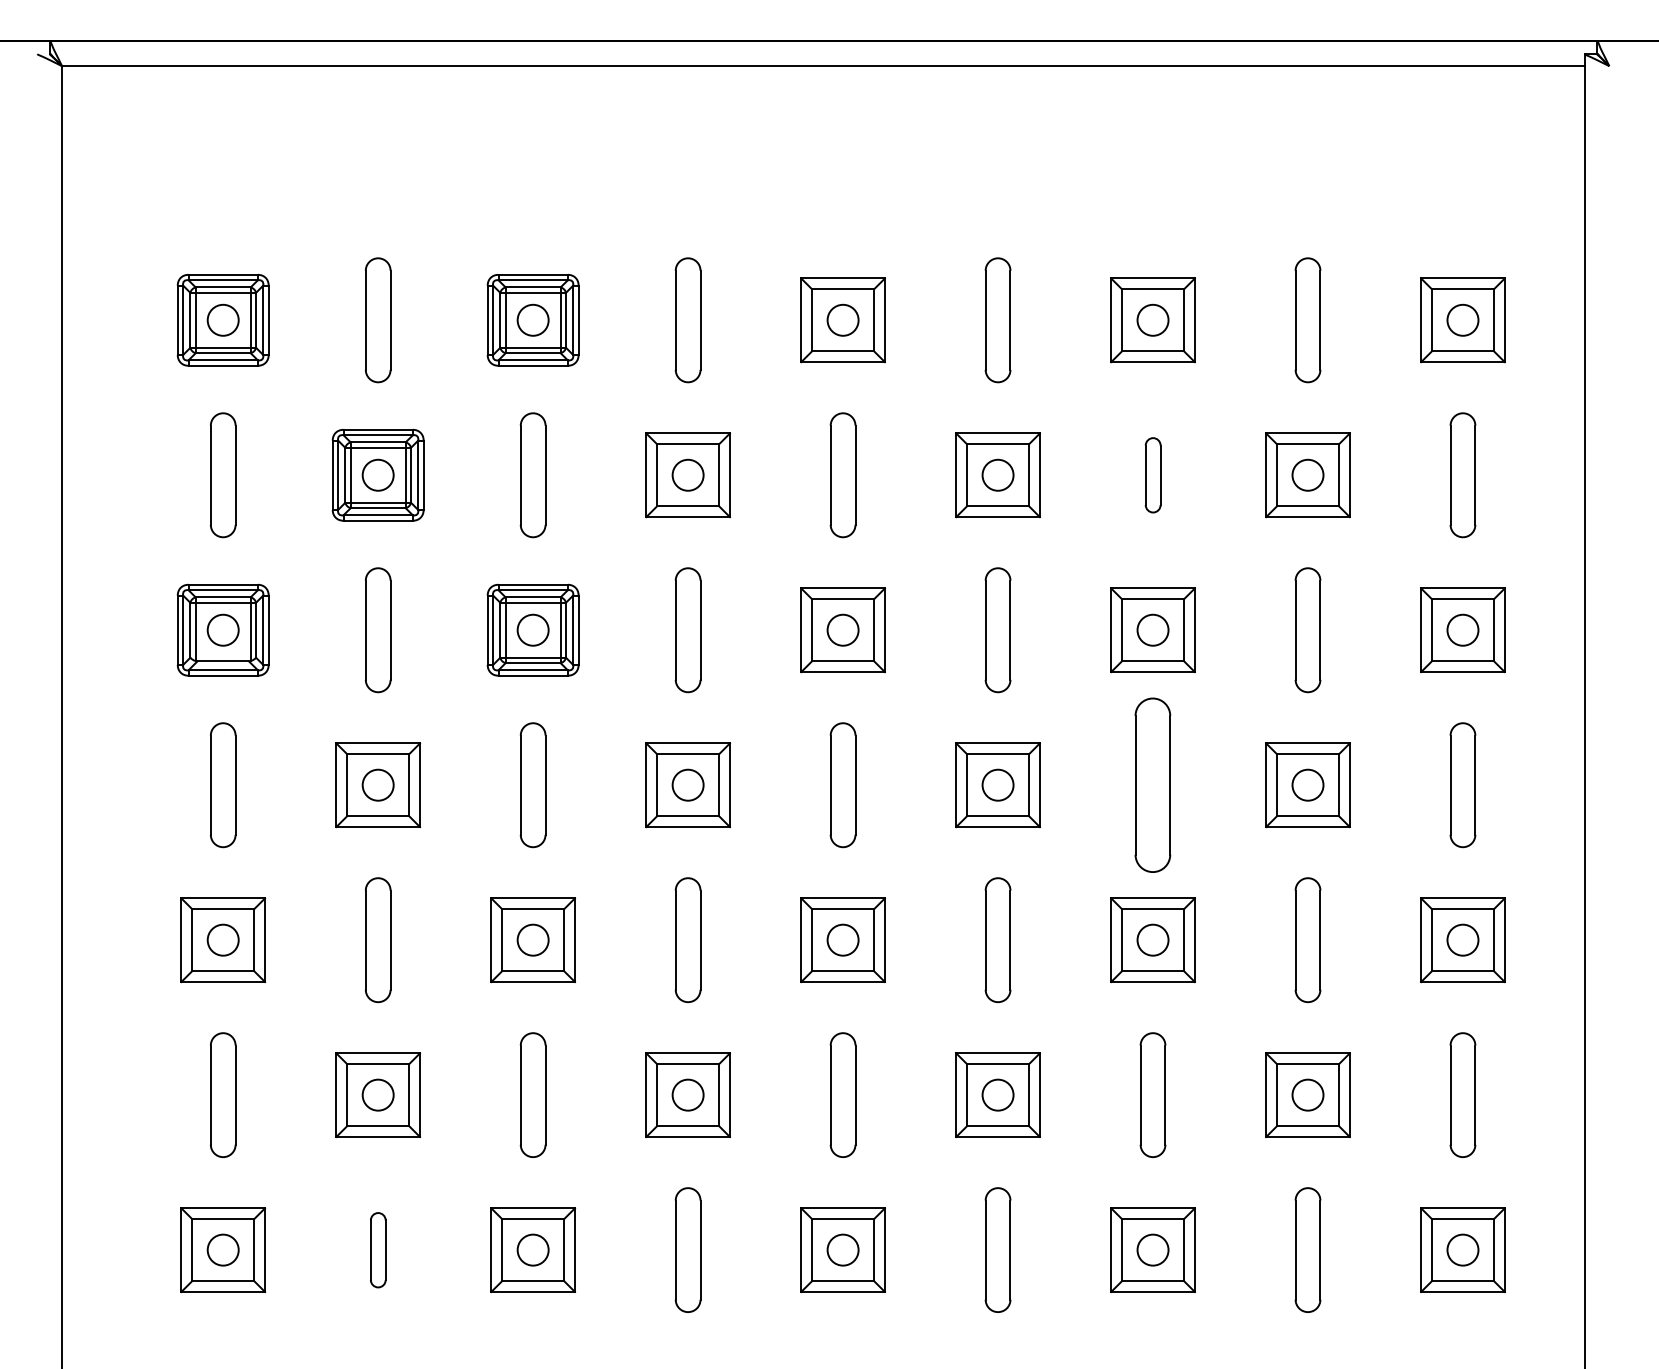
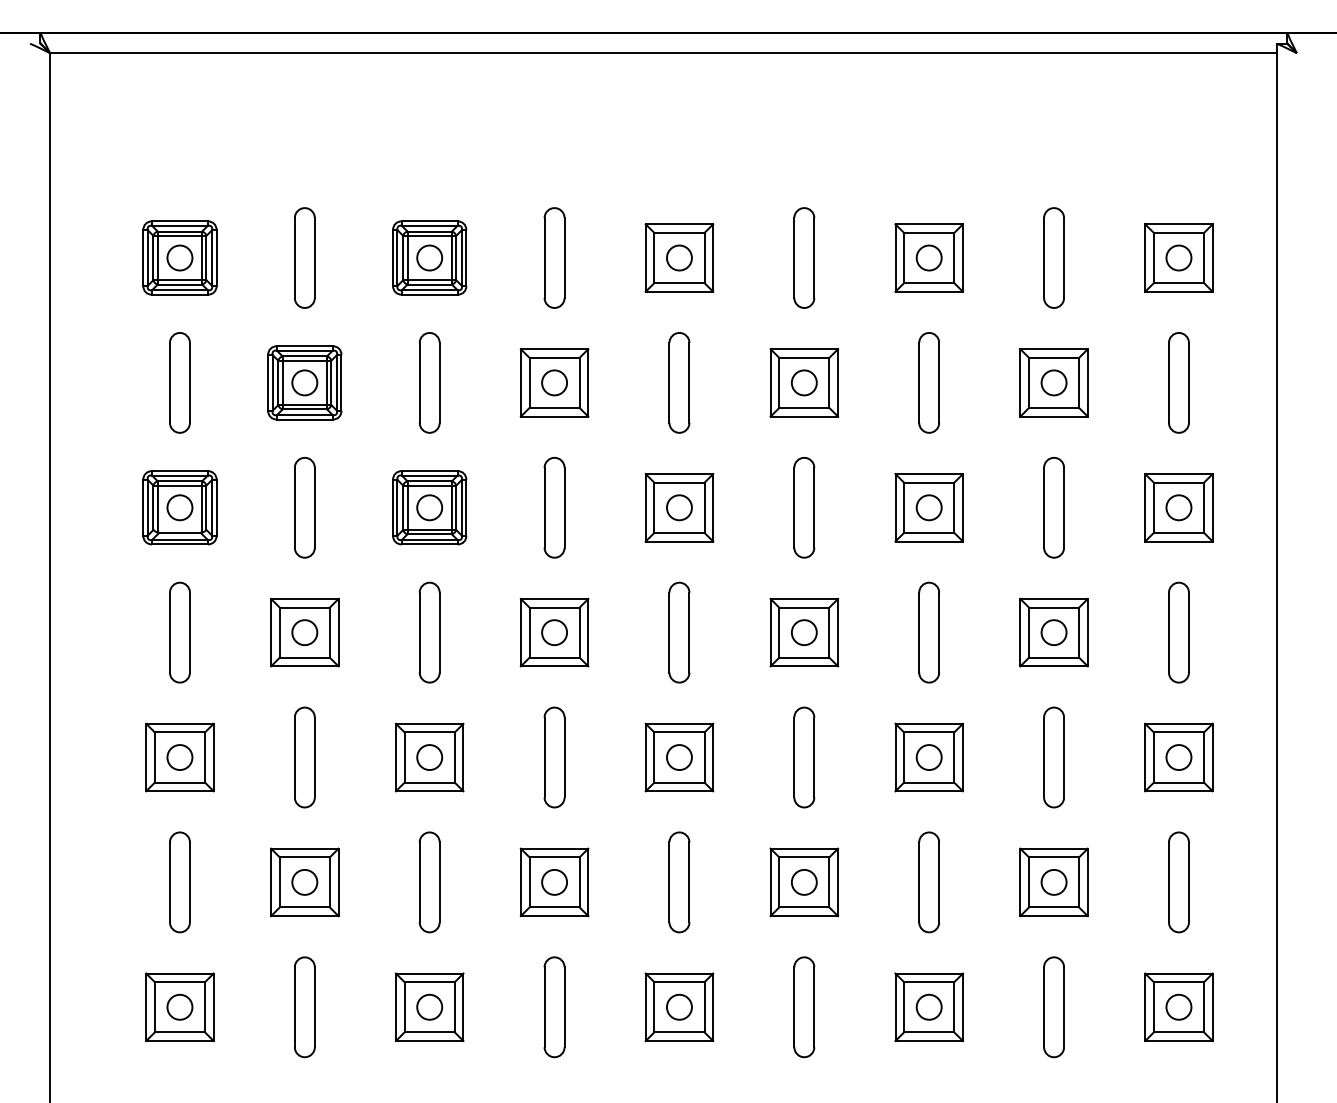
part: (1153, 474) -> (929, 382), size x1.67
part: (1153, 785) -> (929, 632), size x0.71
part: (377, 1250) -> (304, 1007), size x1.67

